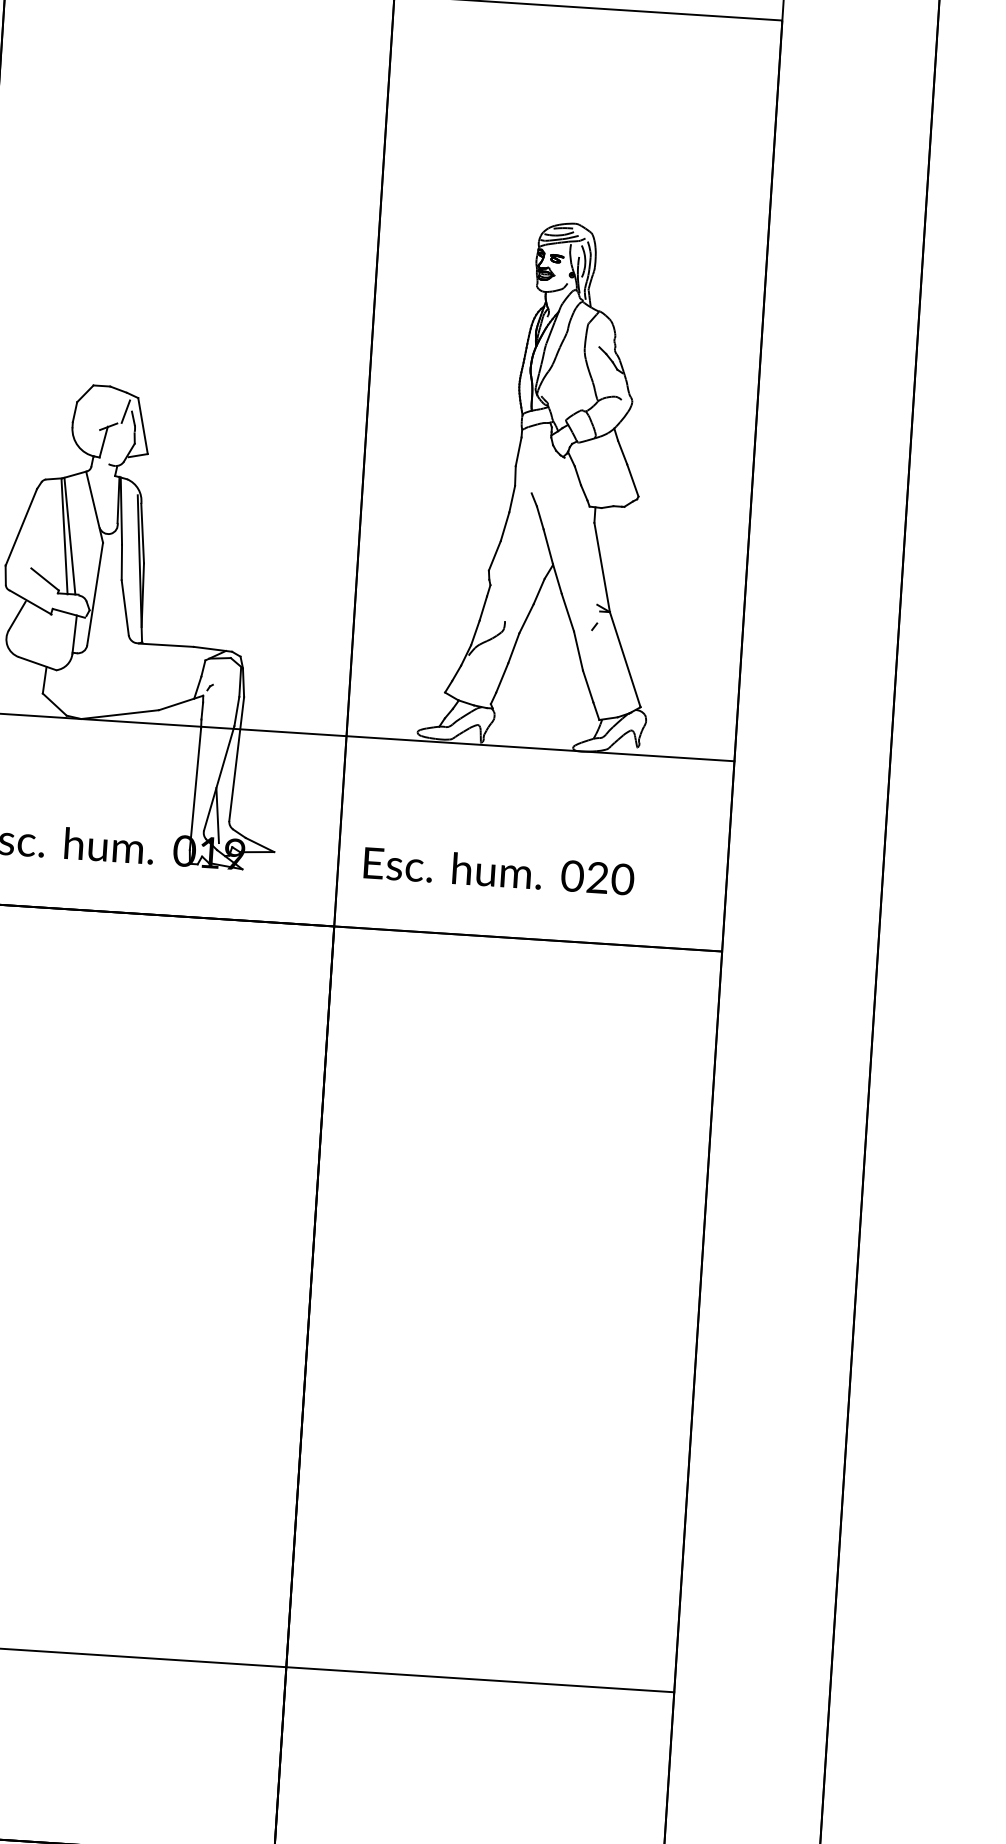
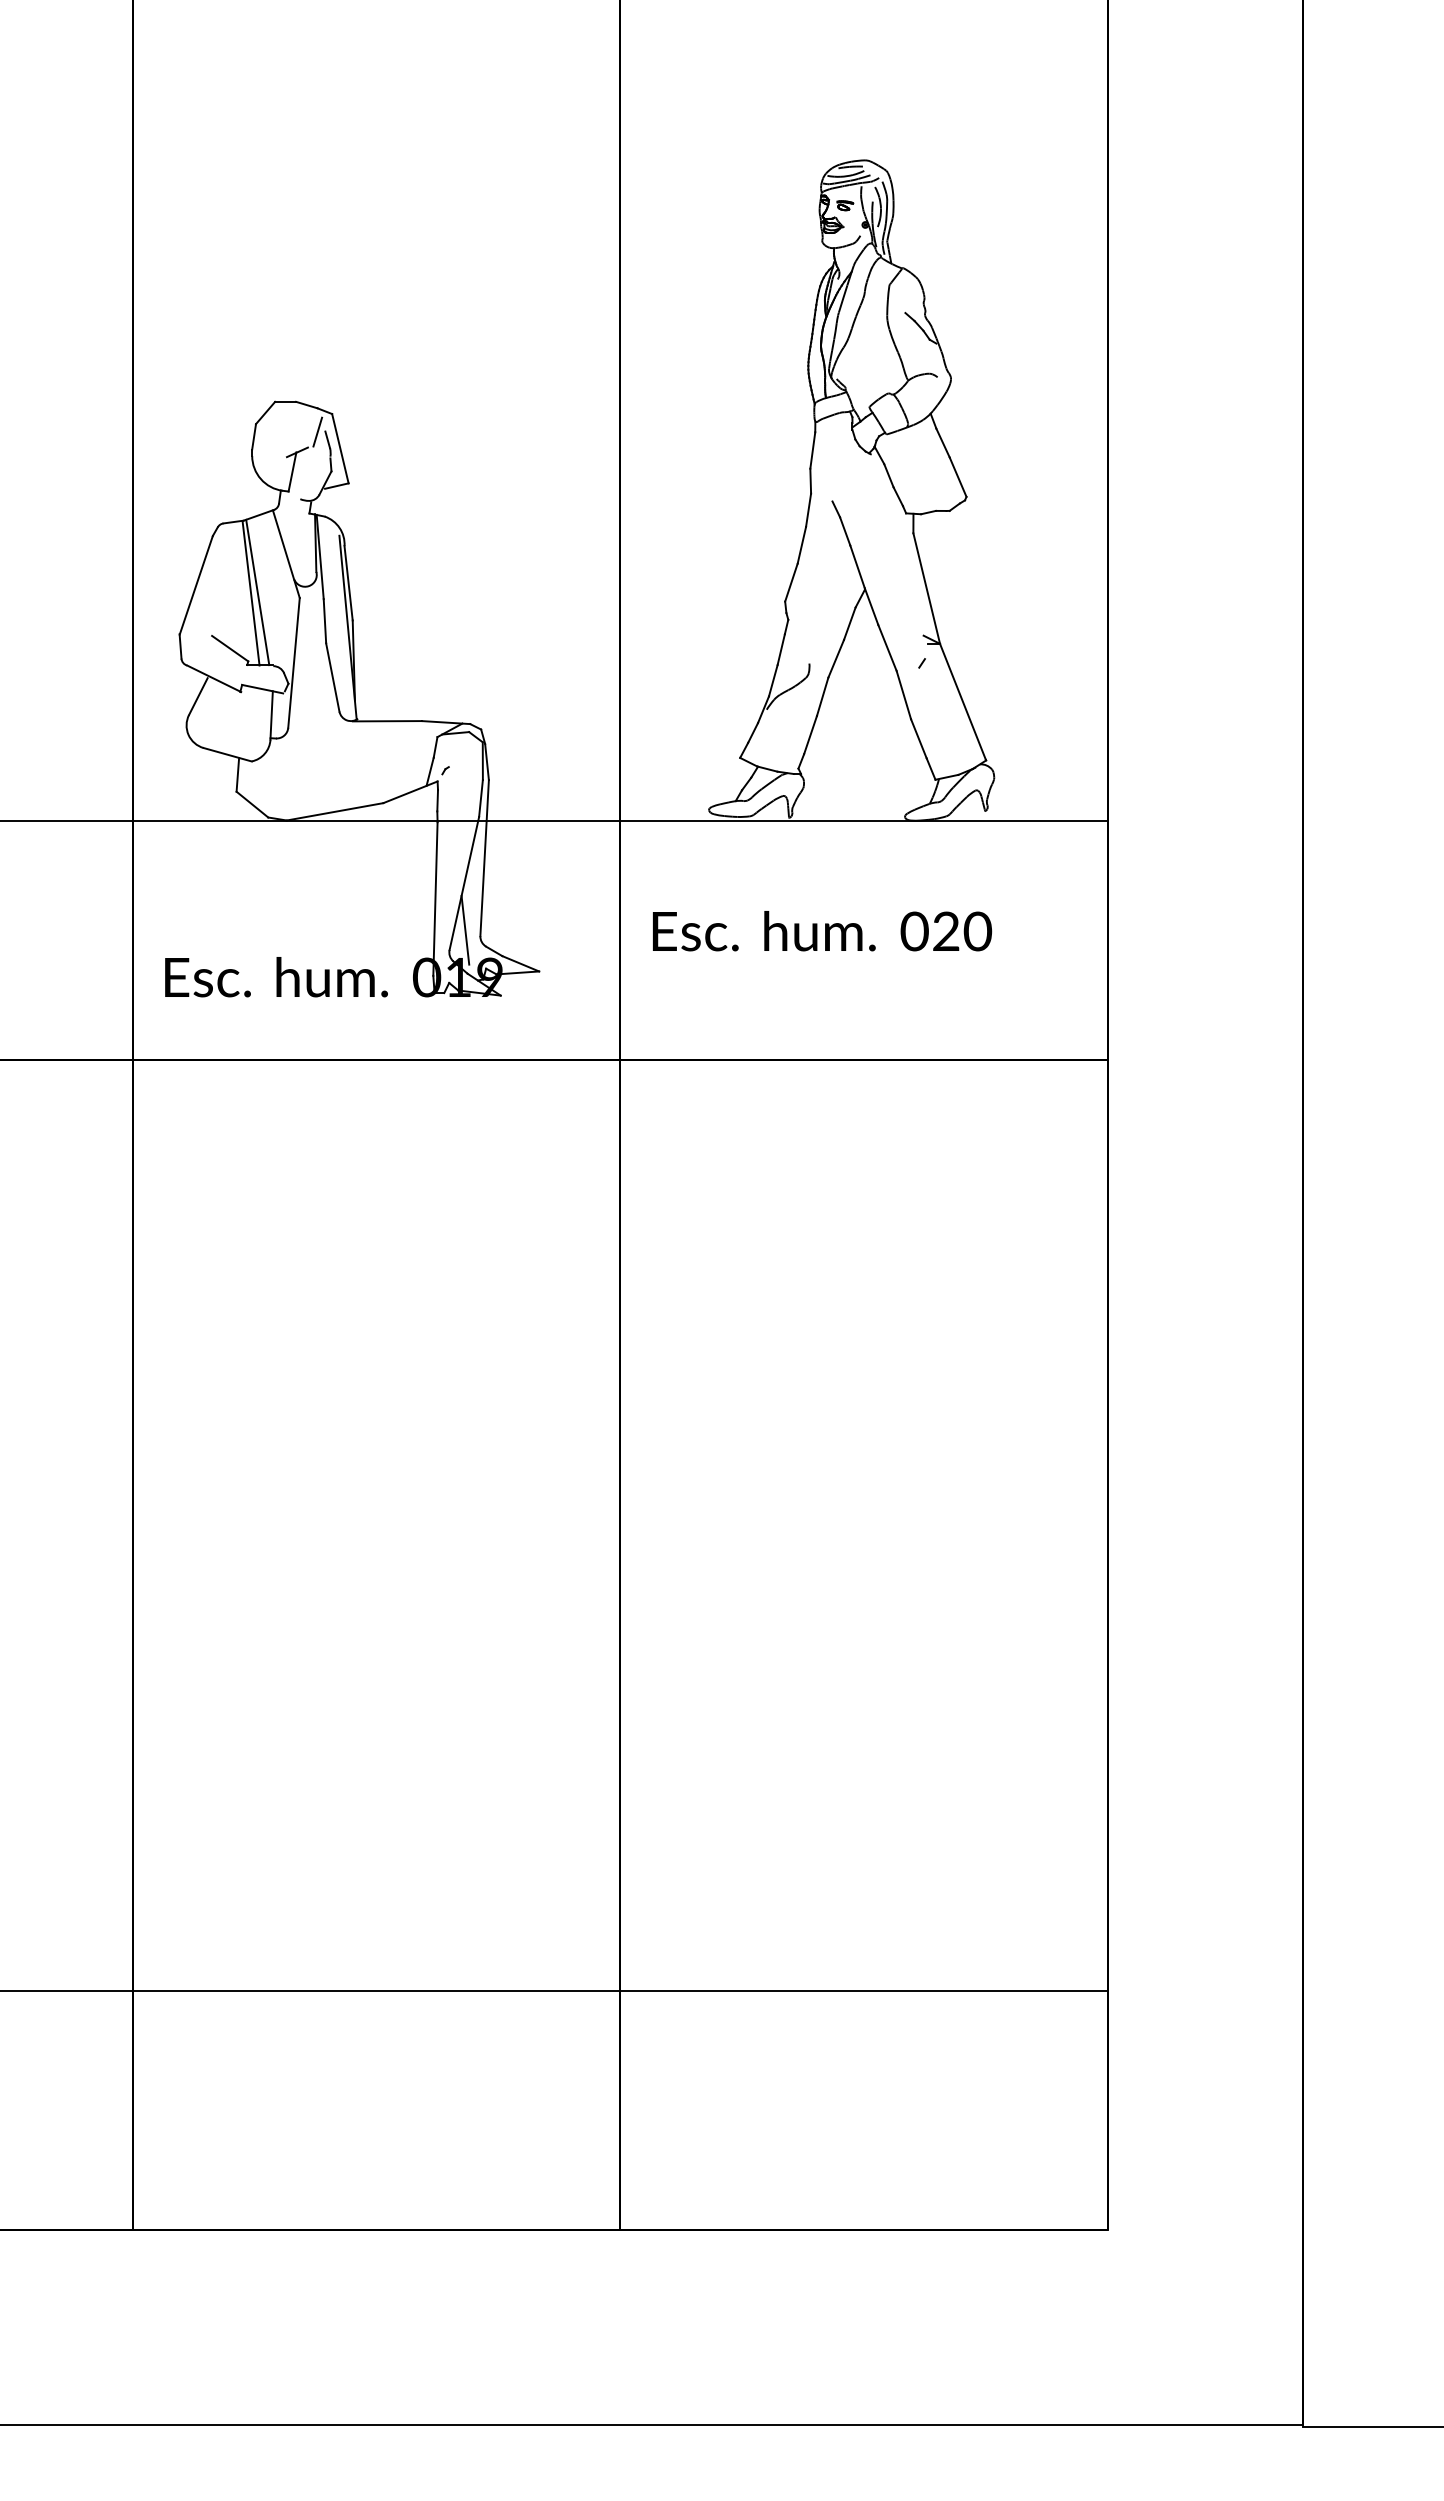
text: (499, 871) -> (822, 931), moved

